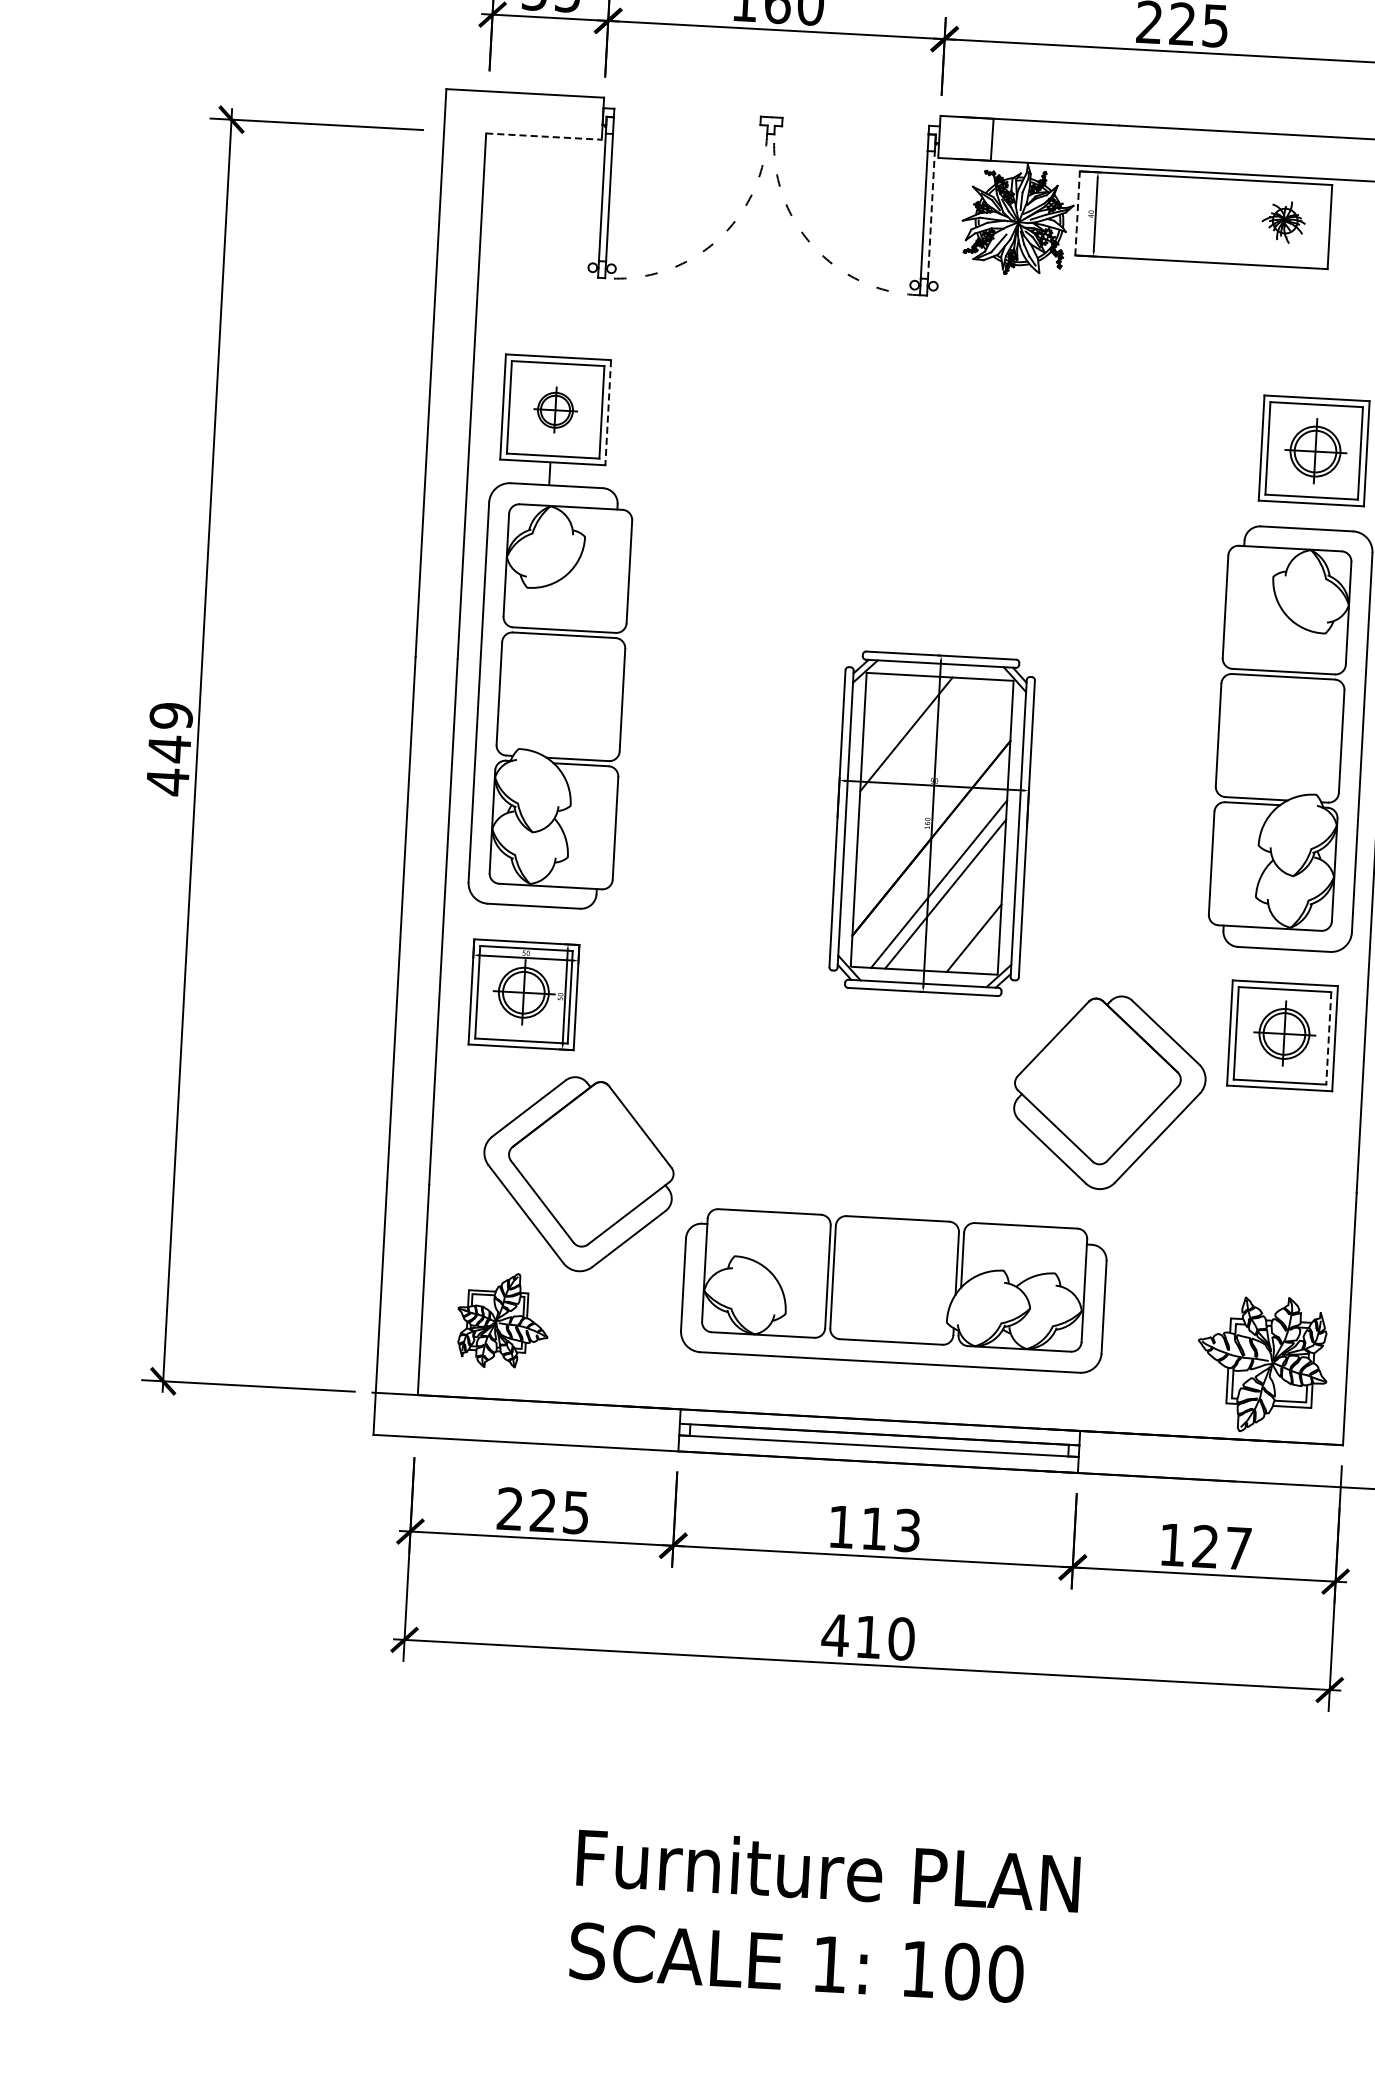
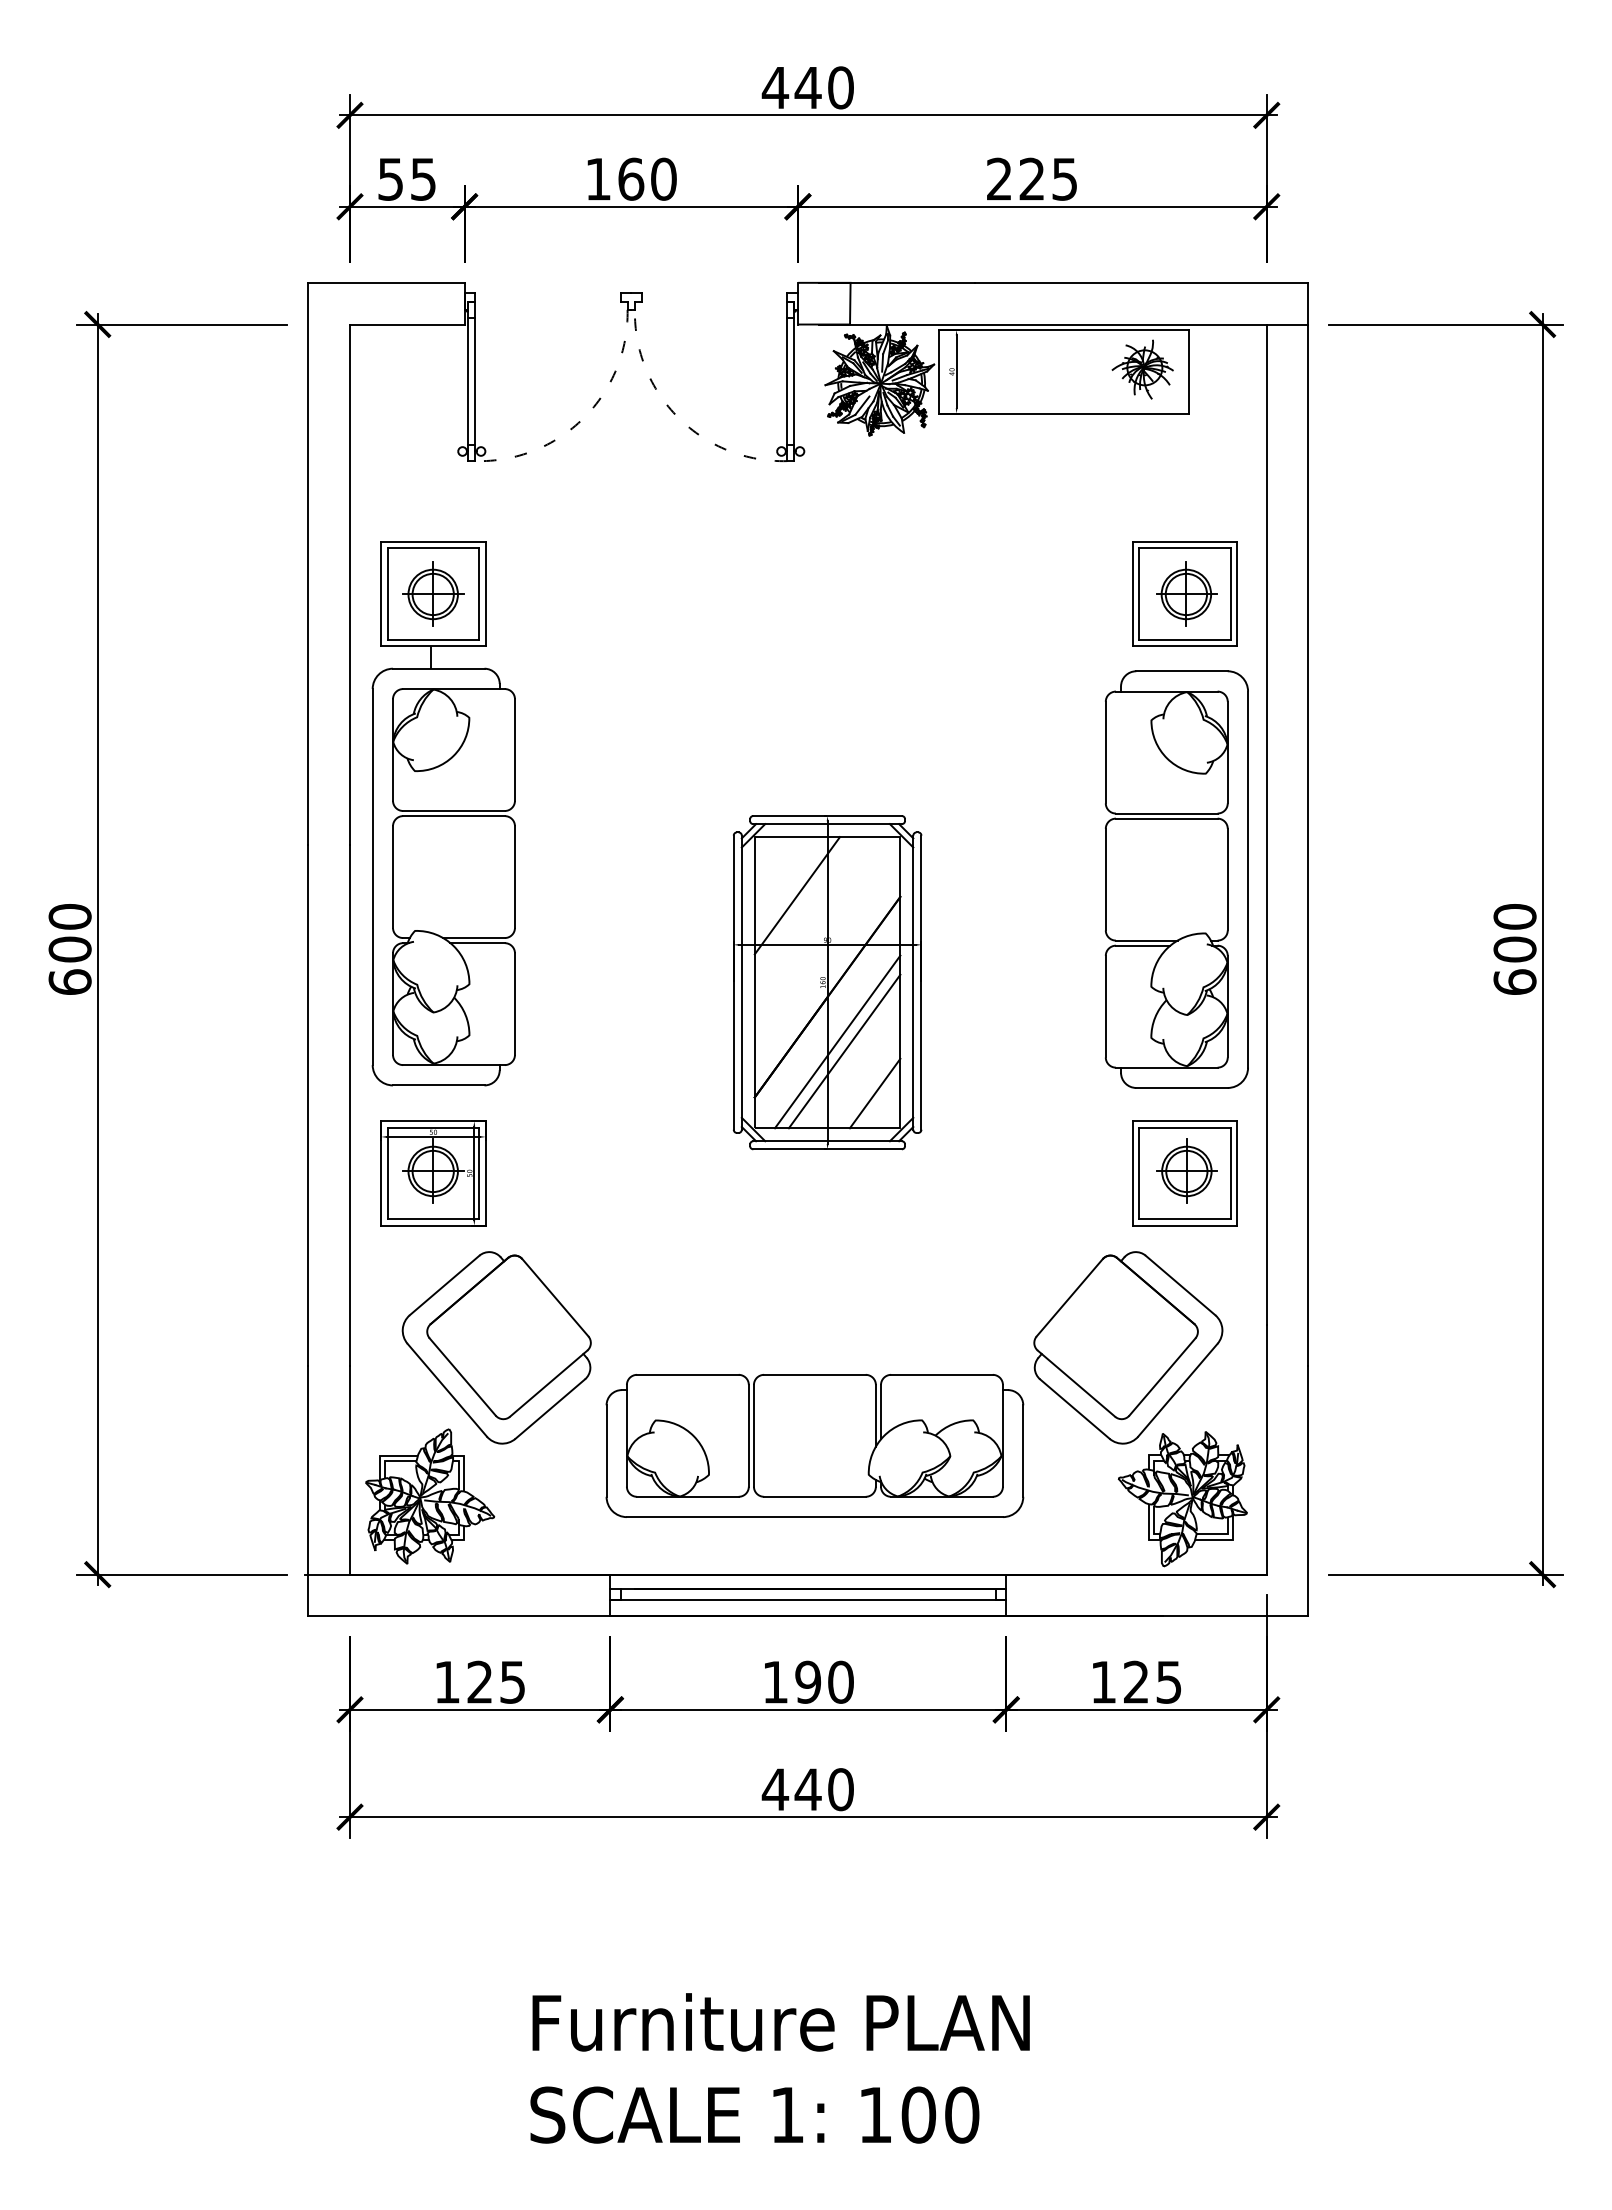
line: (544, 136) -> (407, 324), dashed -> solid
line: (1077, 213) -> (938, 371), dashed -> solid
line: (931, 214) -> (794, 380), dashed -> solid
part: (1283, 222) -> (1142, 369), size x1.43
part: (555, 409) -> (433, 593), size x1.43
line: (608, 413) -> (485, 594), dashed -> solid
text: (168, 749) -> (69, 950), 449 -> 600
line: (1328, 1038) -> (1230, 1173), dashed -> solid
part: (1109, 1092) -> (1128, 1347), moved
part: (503, 1320) -> (430, 1496), size x1.43
text: (510, 1508) -> (447, 1681), 225 -> 125
text: (890, 1528) -> (824, 1681), 113 -> 190
text: (1237, 1548) -> (1168, 1682), 127 -> 125
text: (867, 1636) -> (807, 1789), 410 -> 440

